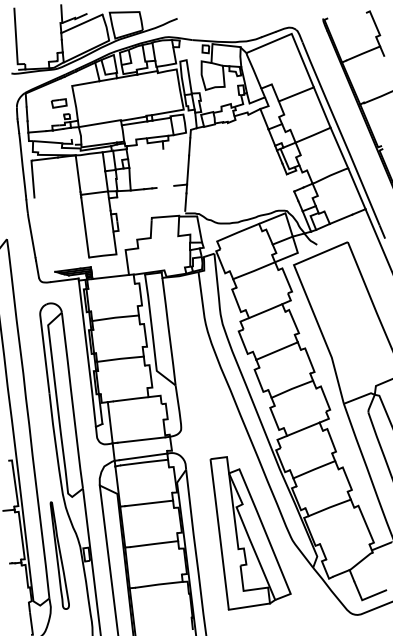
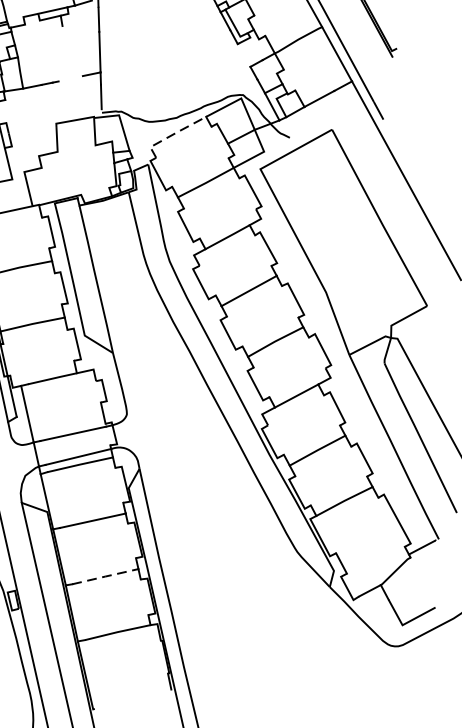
line: (233, 234) -> (172, 135), solid -> dashed
part: (250, 533) -> (237, 548), removed
line: (153, 544) -> (104, 577), solid -> dashed

